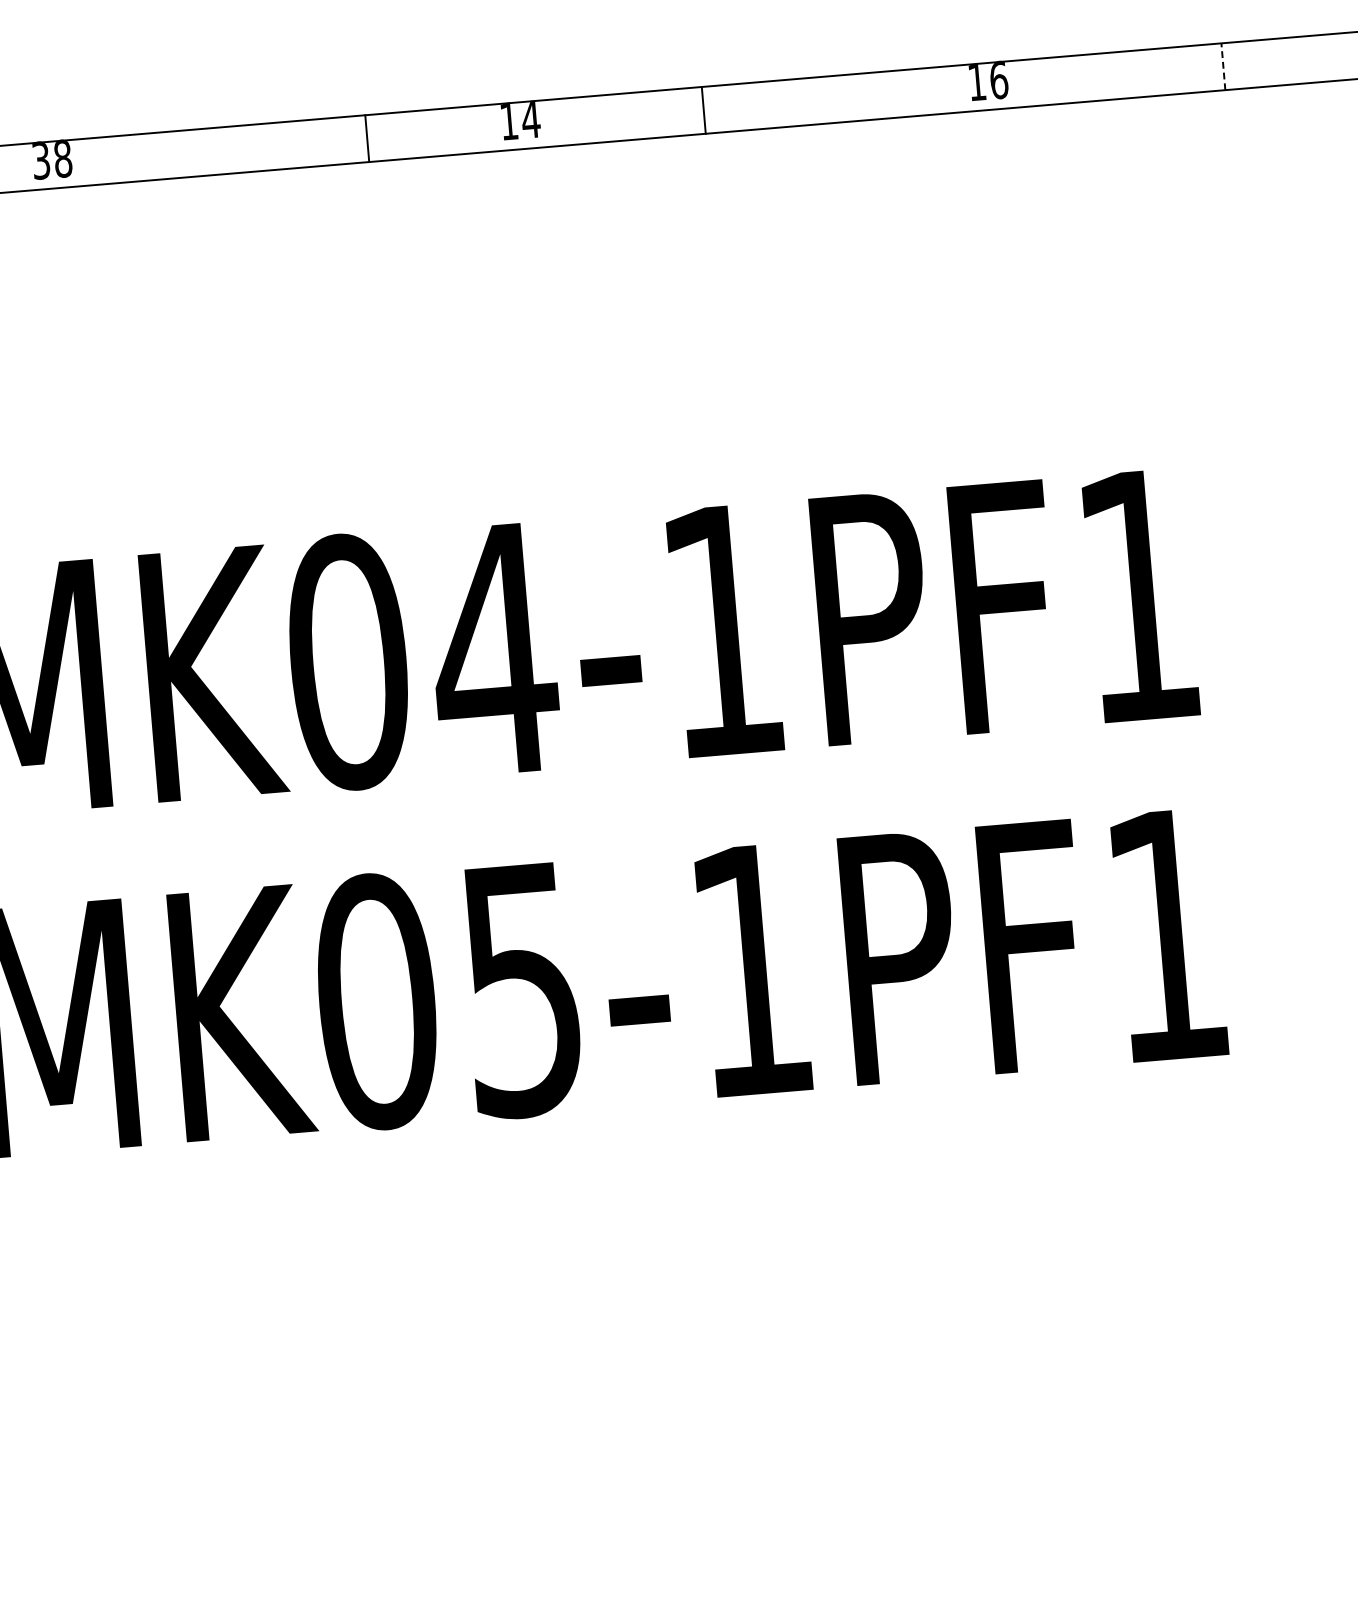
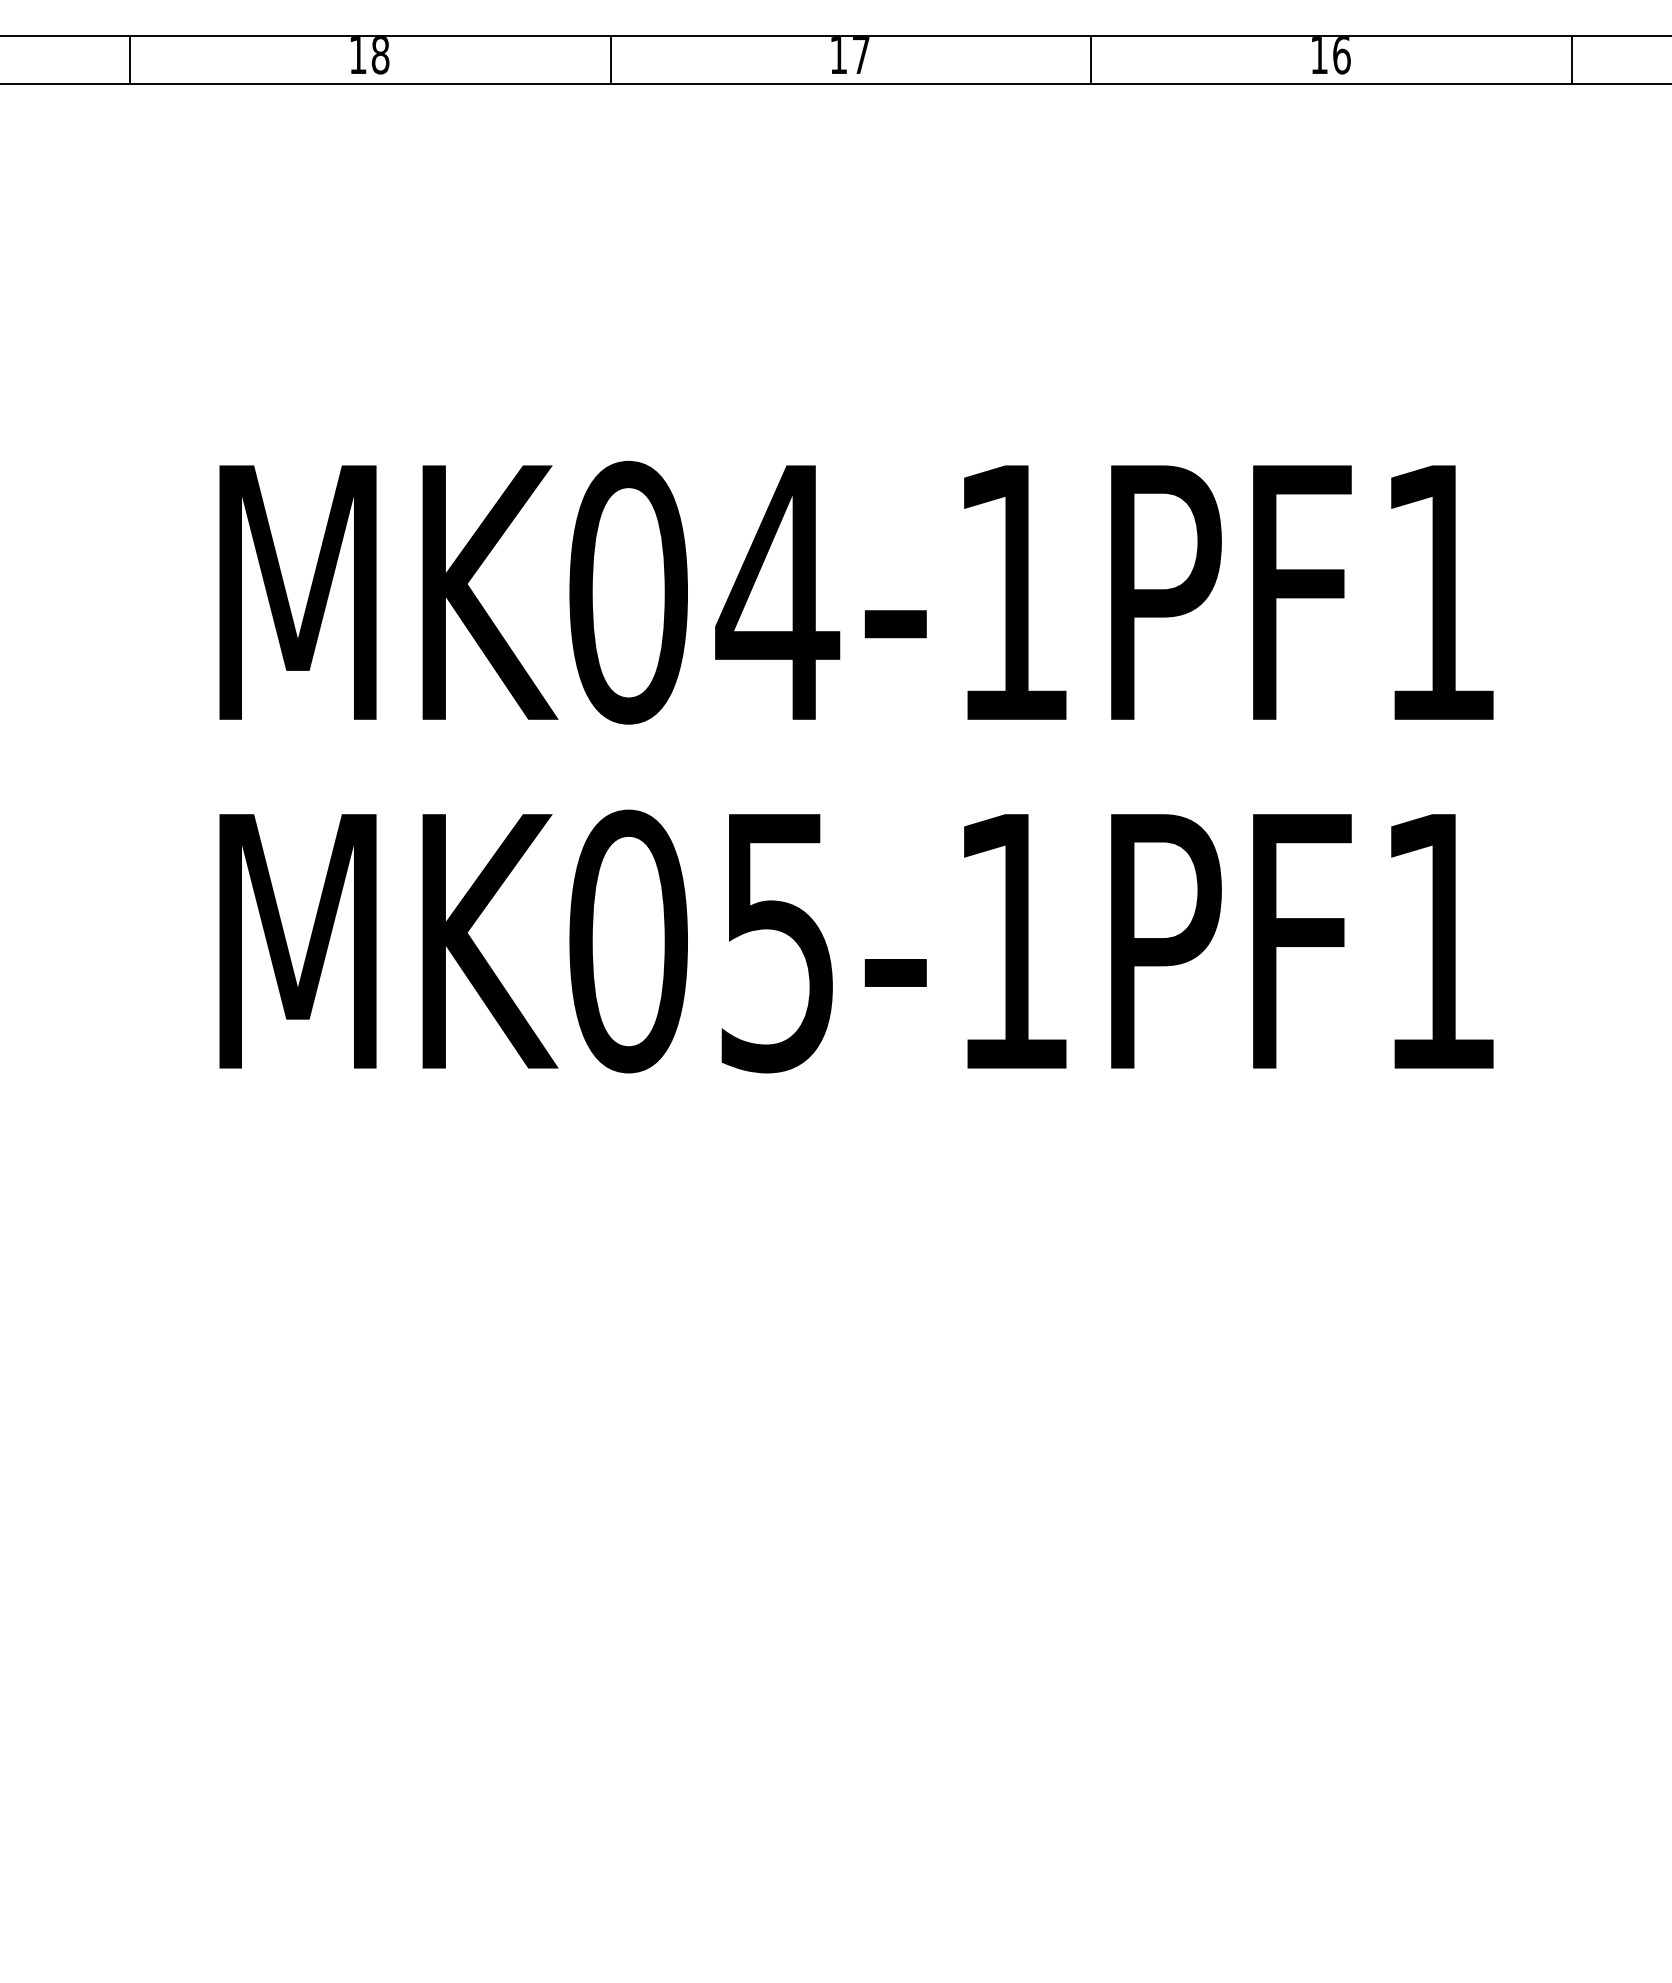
line: (1223, 65) -> (1571, 59), dashed -> solid
line: (704, 110) -> (1091, 60), moved
text: (530, 120) -> (860, 55), 14 -> 17
line: (367, 138) -> (610, 60), moved
text: (40, 161) -> (357, 55), 38 -> 18

